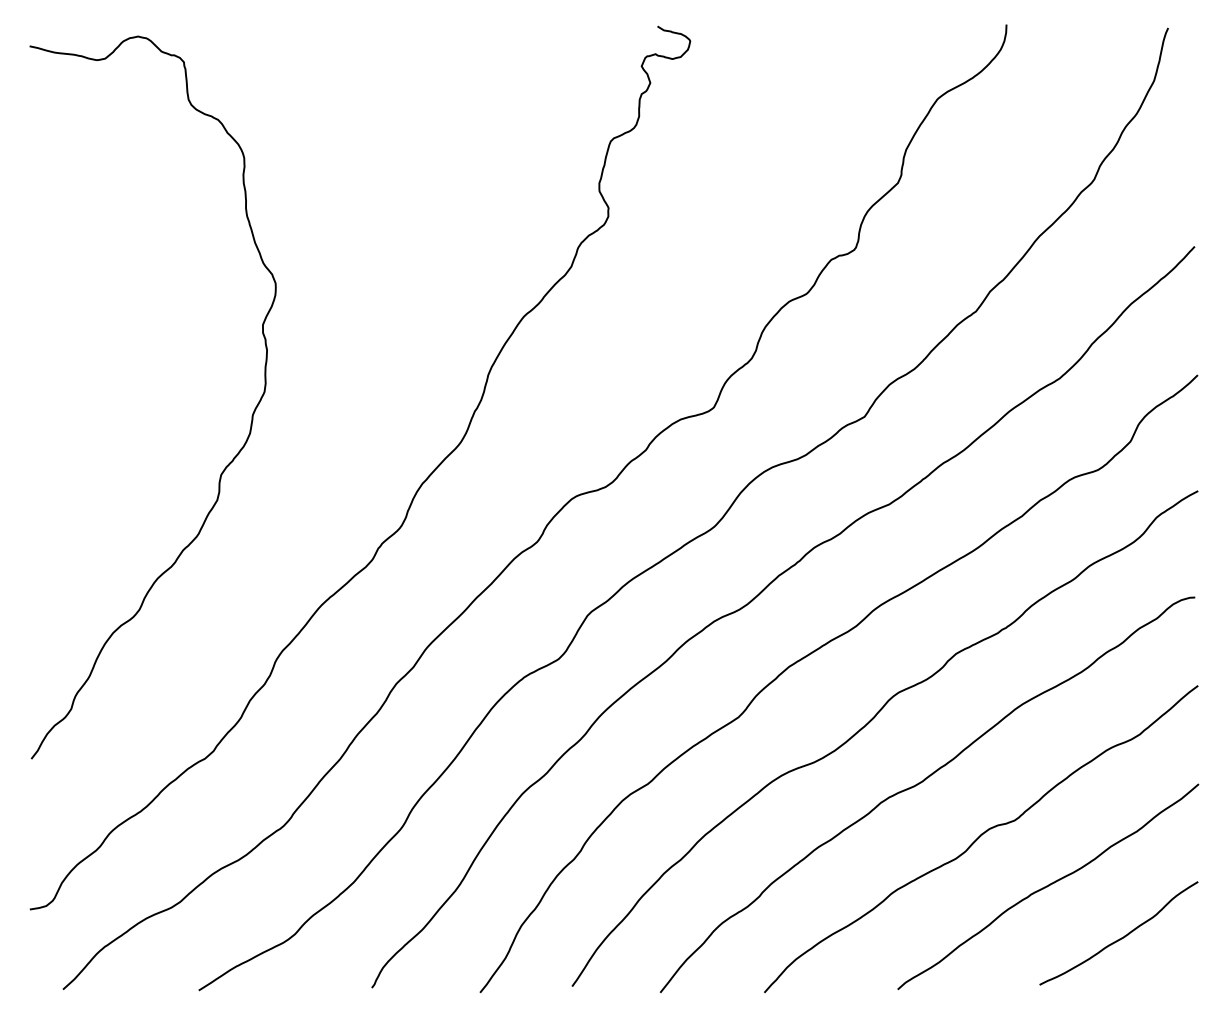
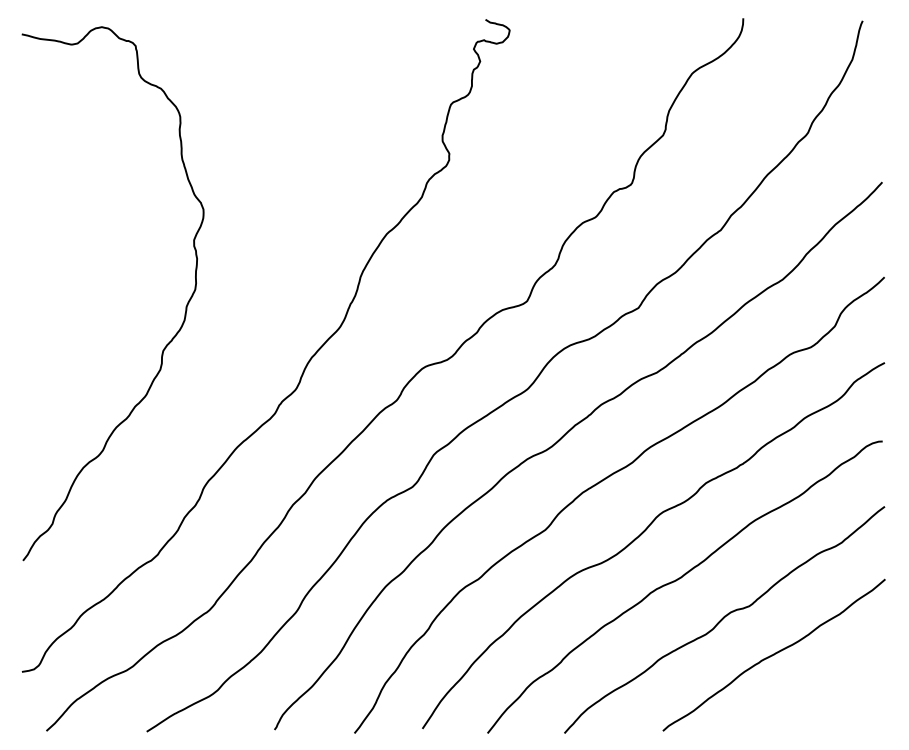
curve: (1120, 937) -> (827, 692), removed

